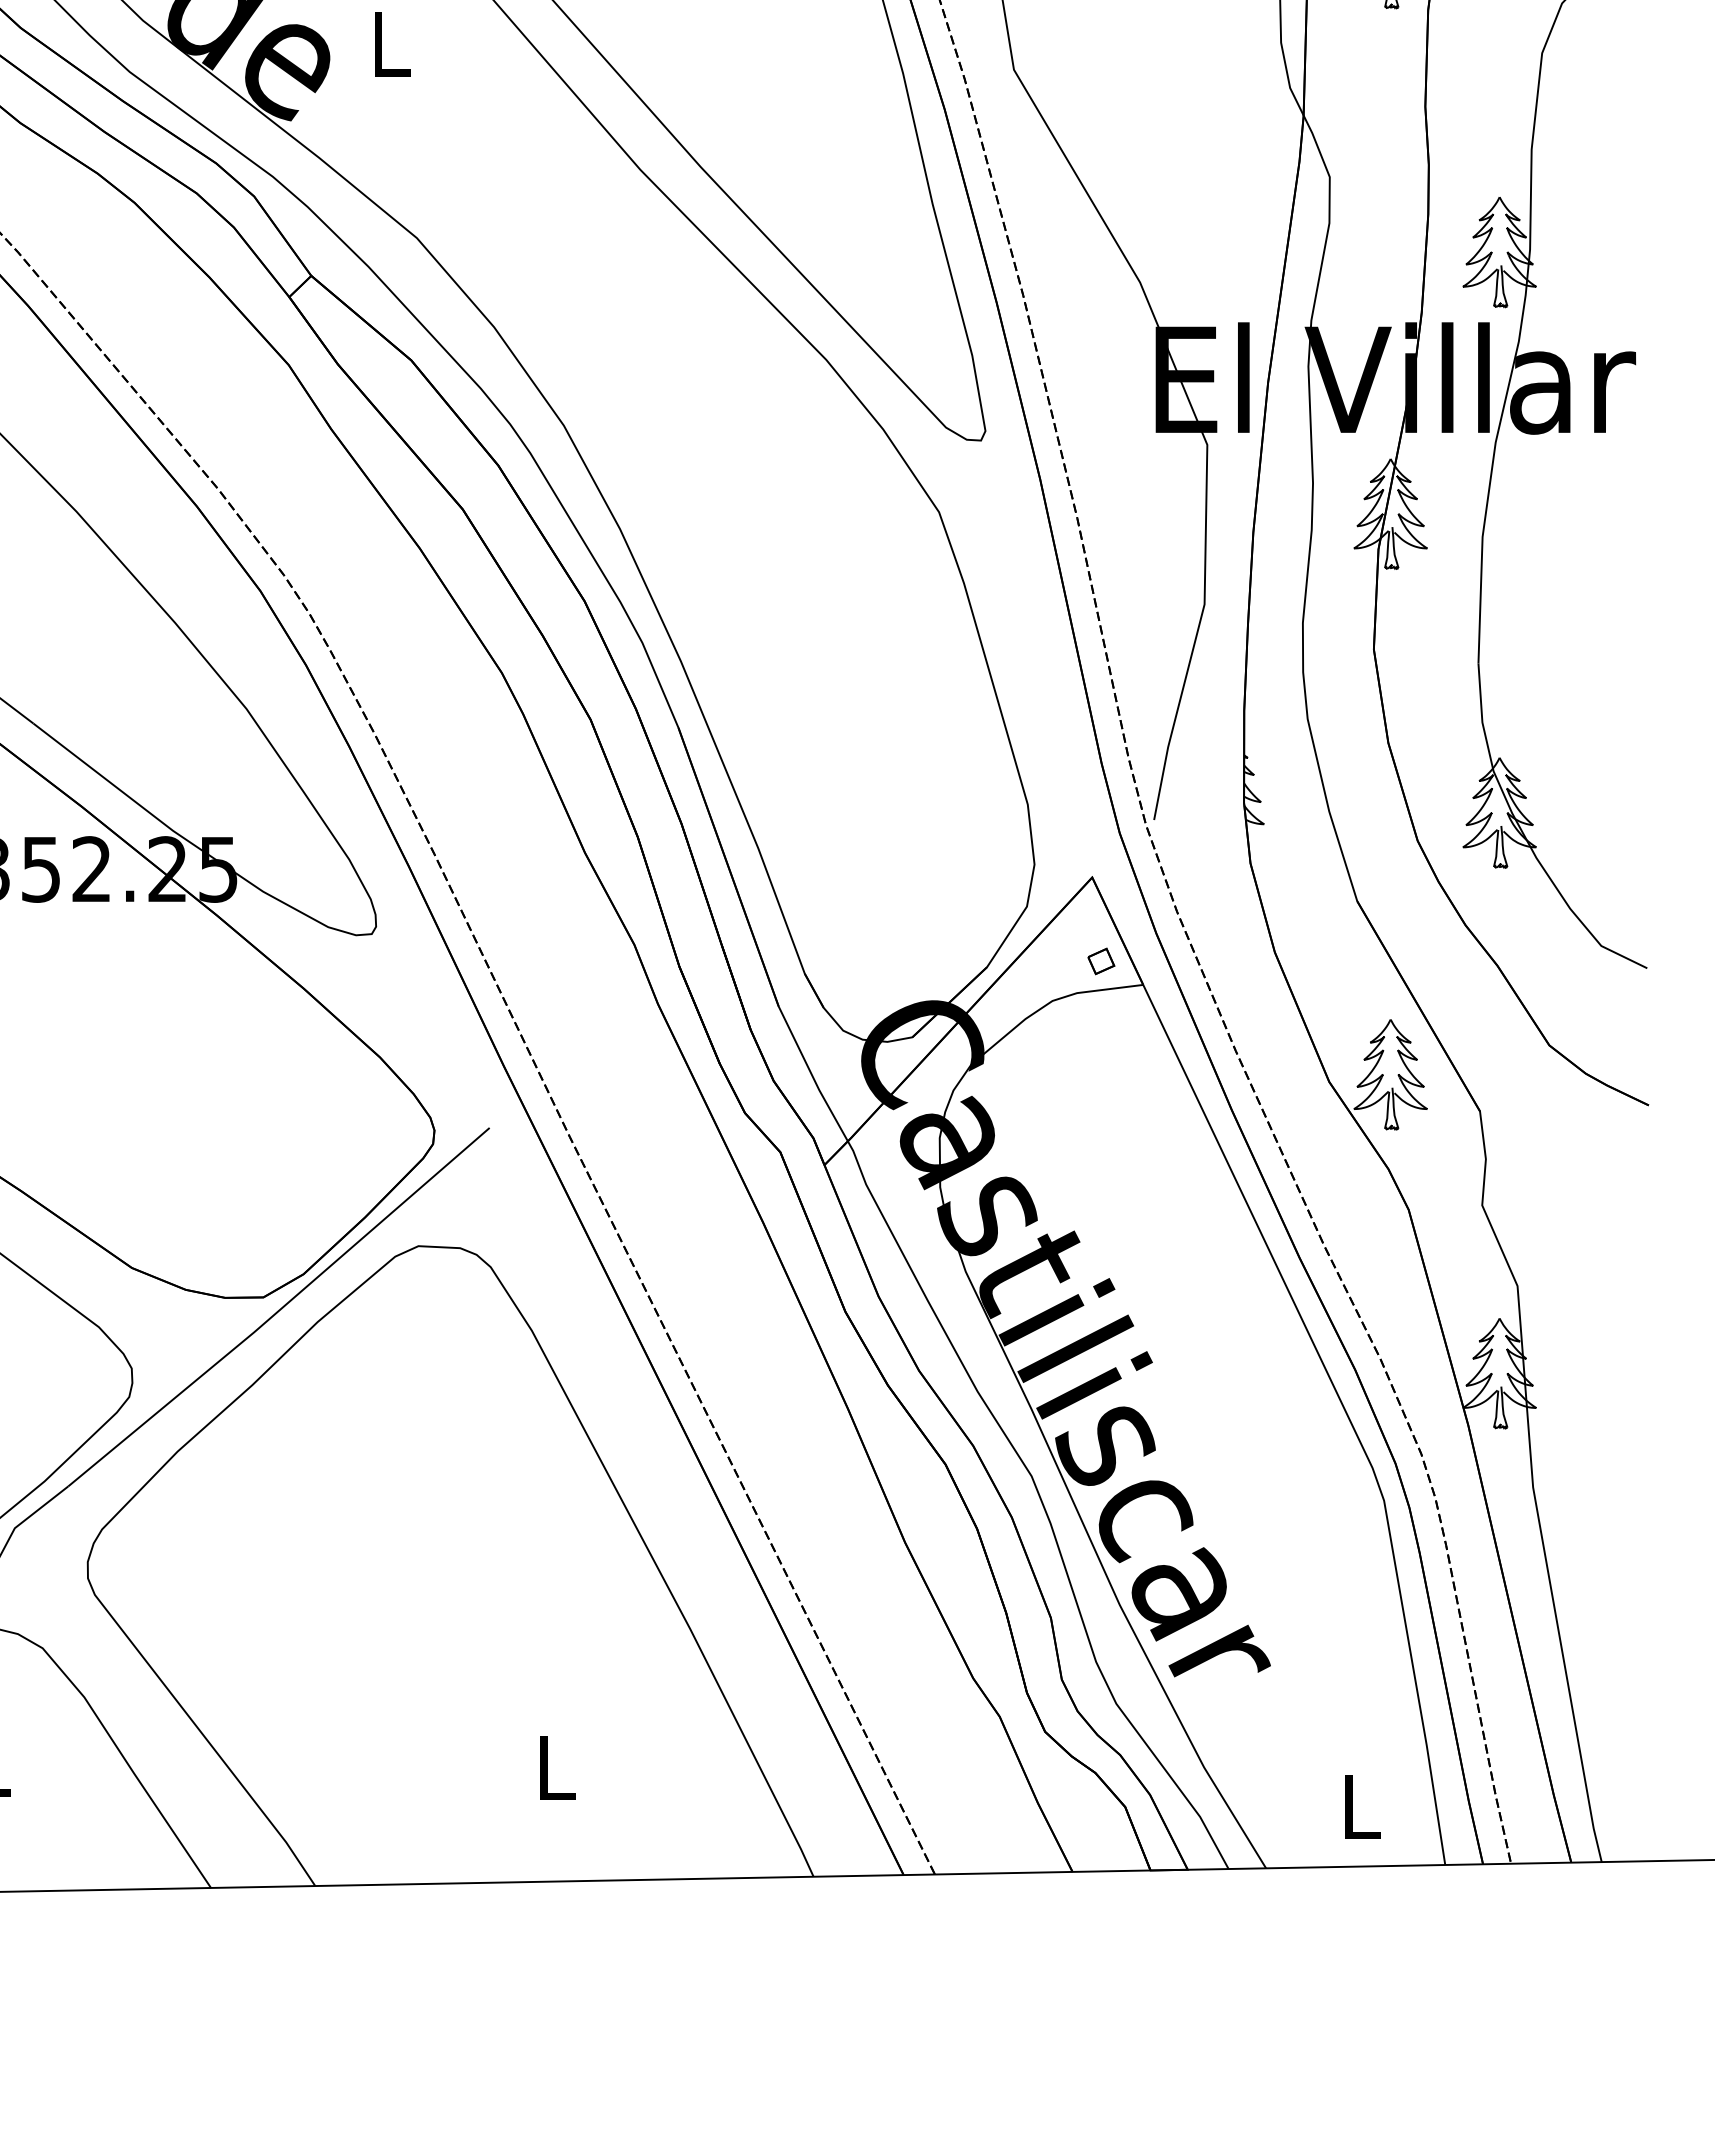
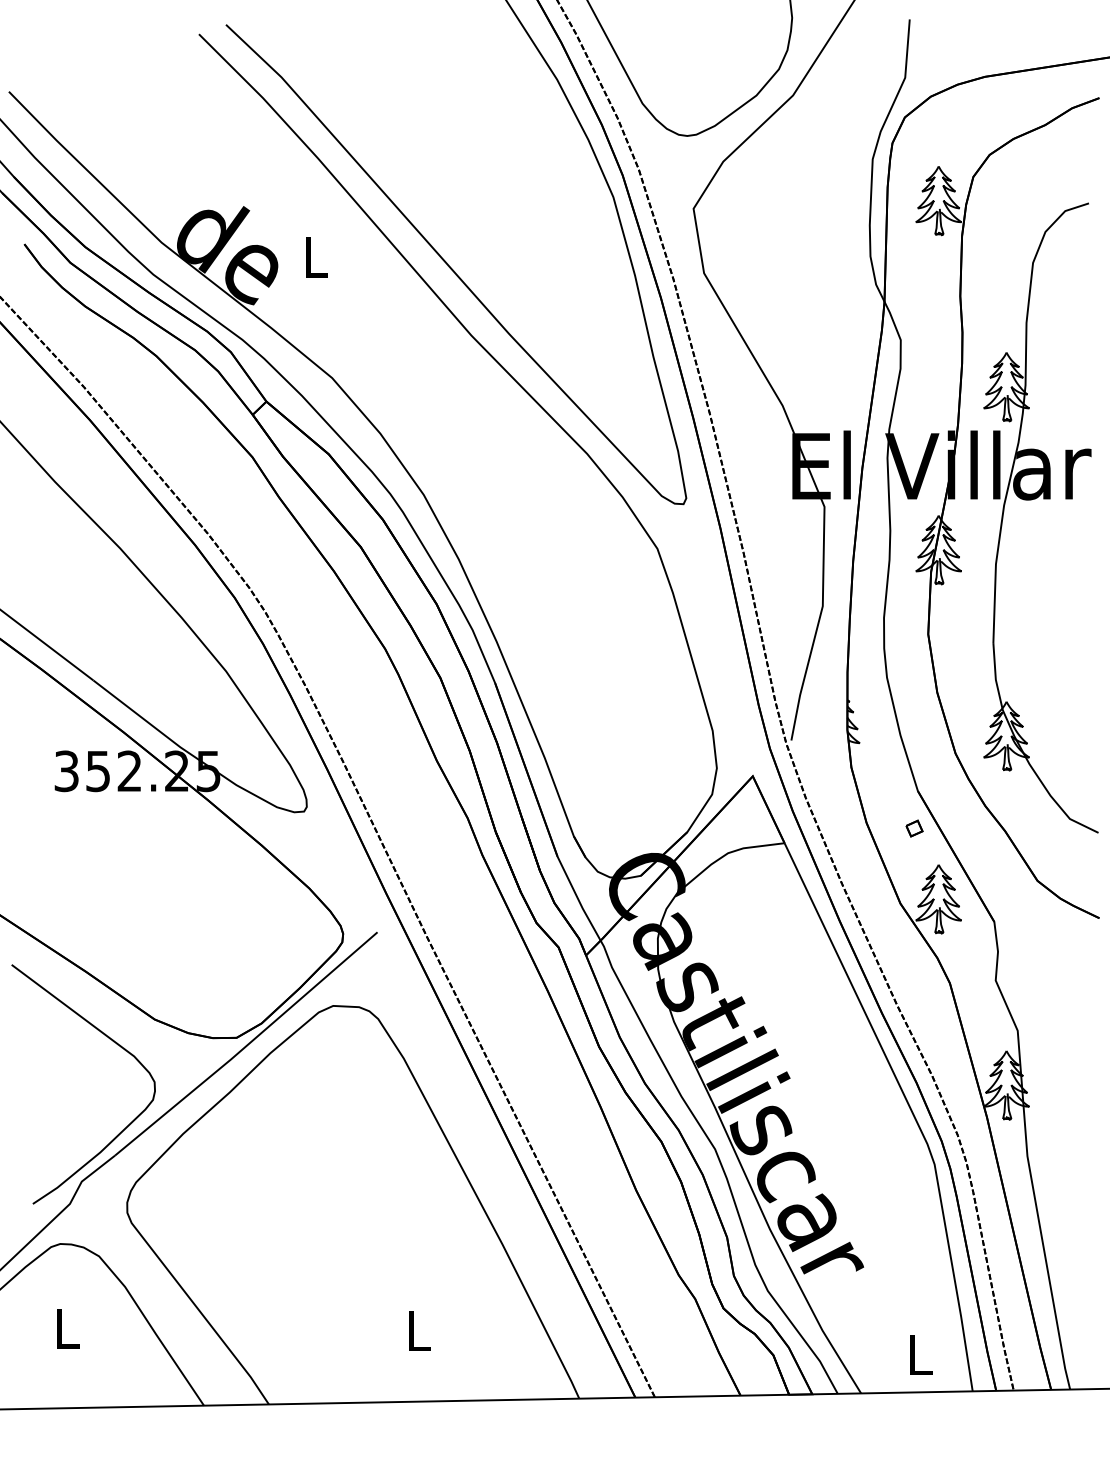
part: (1101, 961) -> (914, 828), moved

